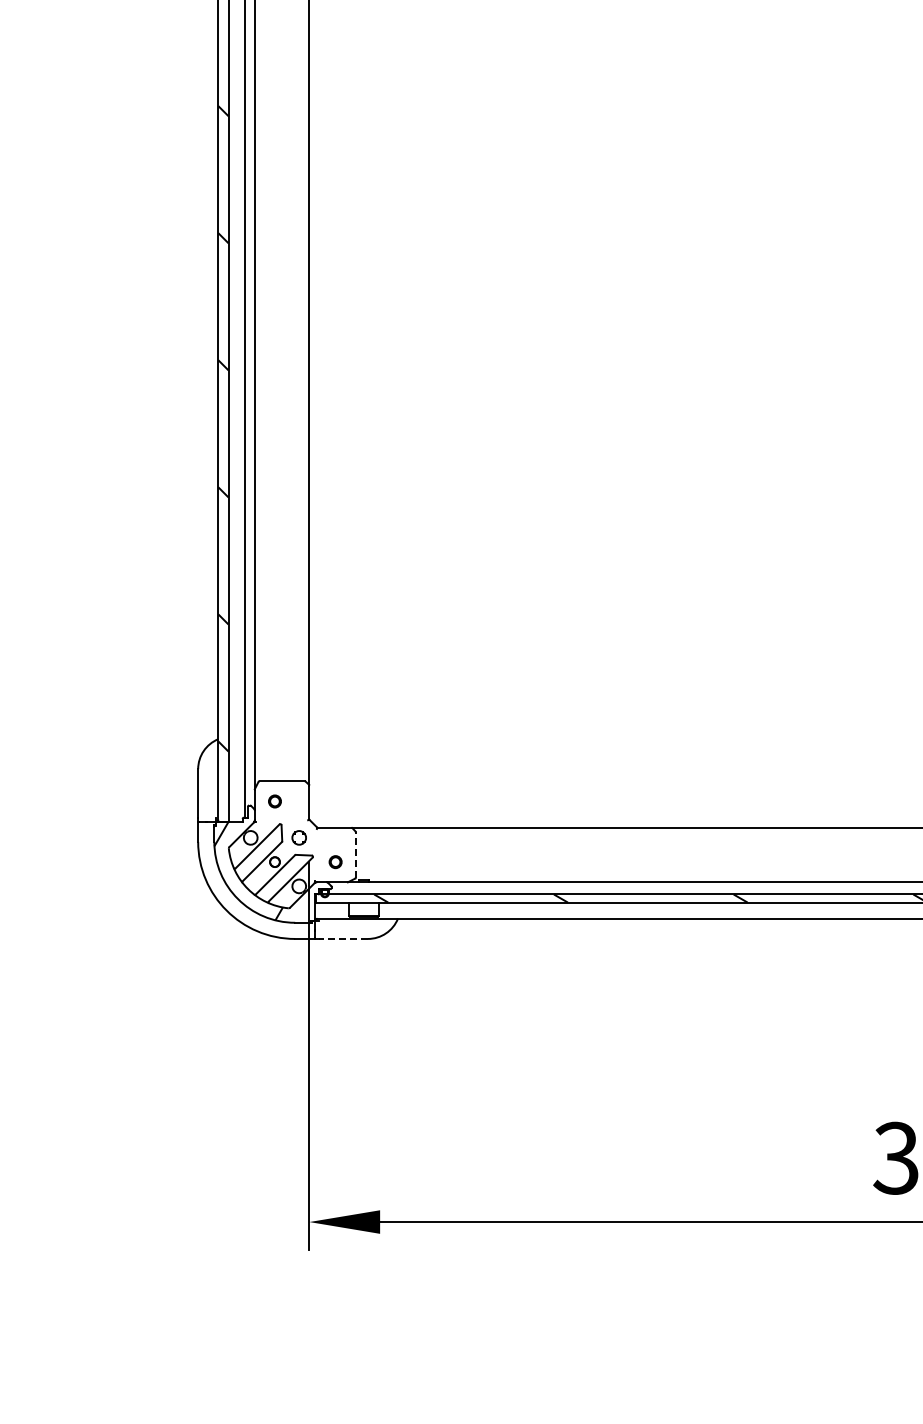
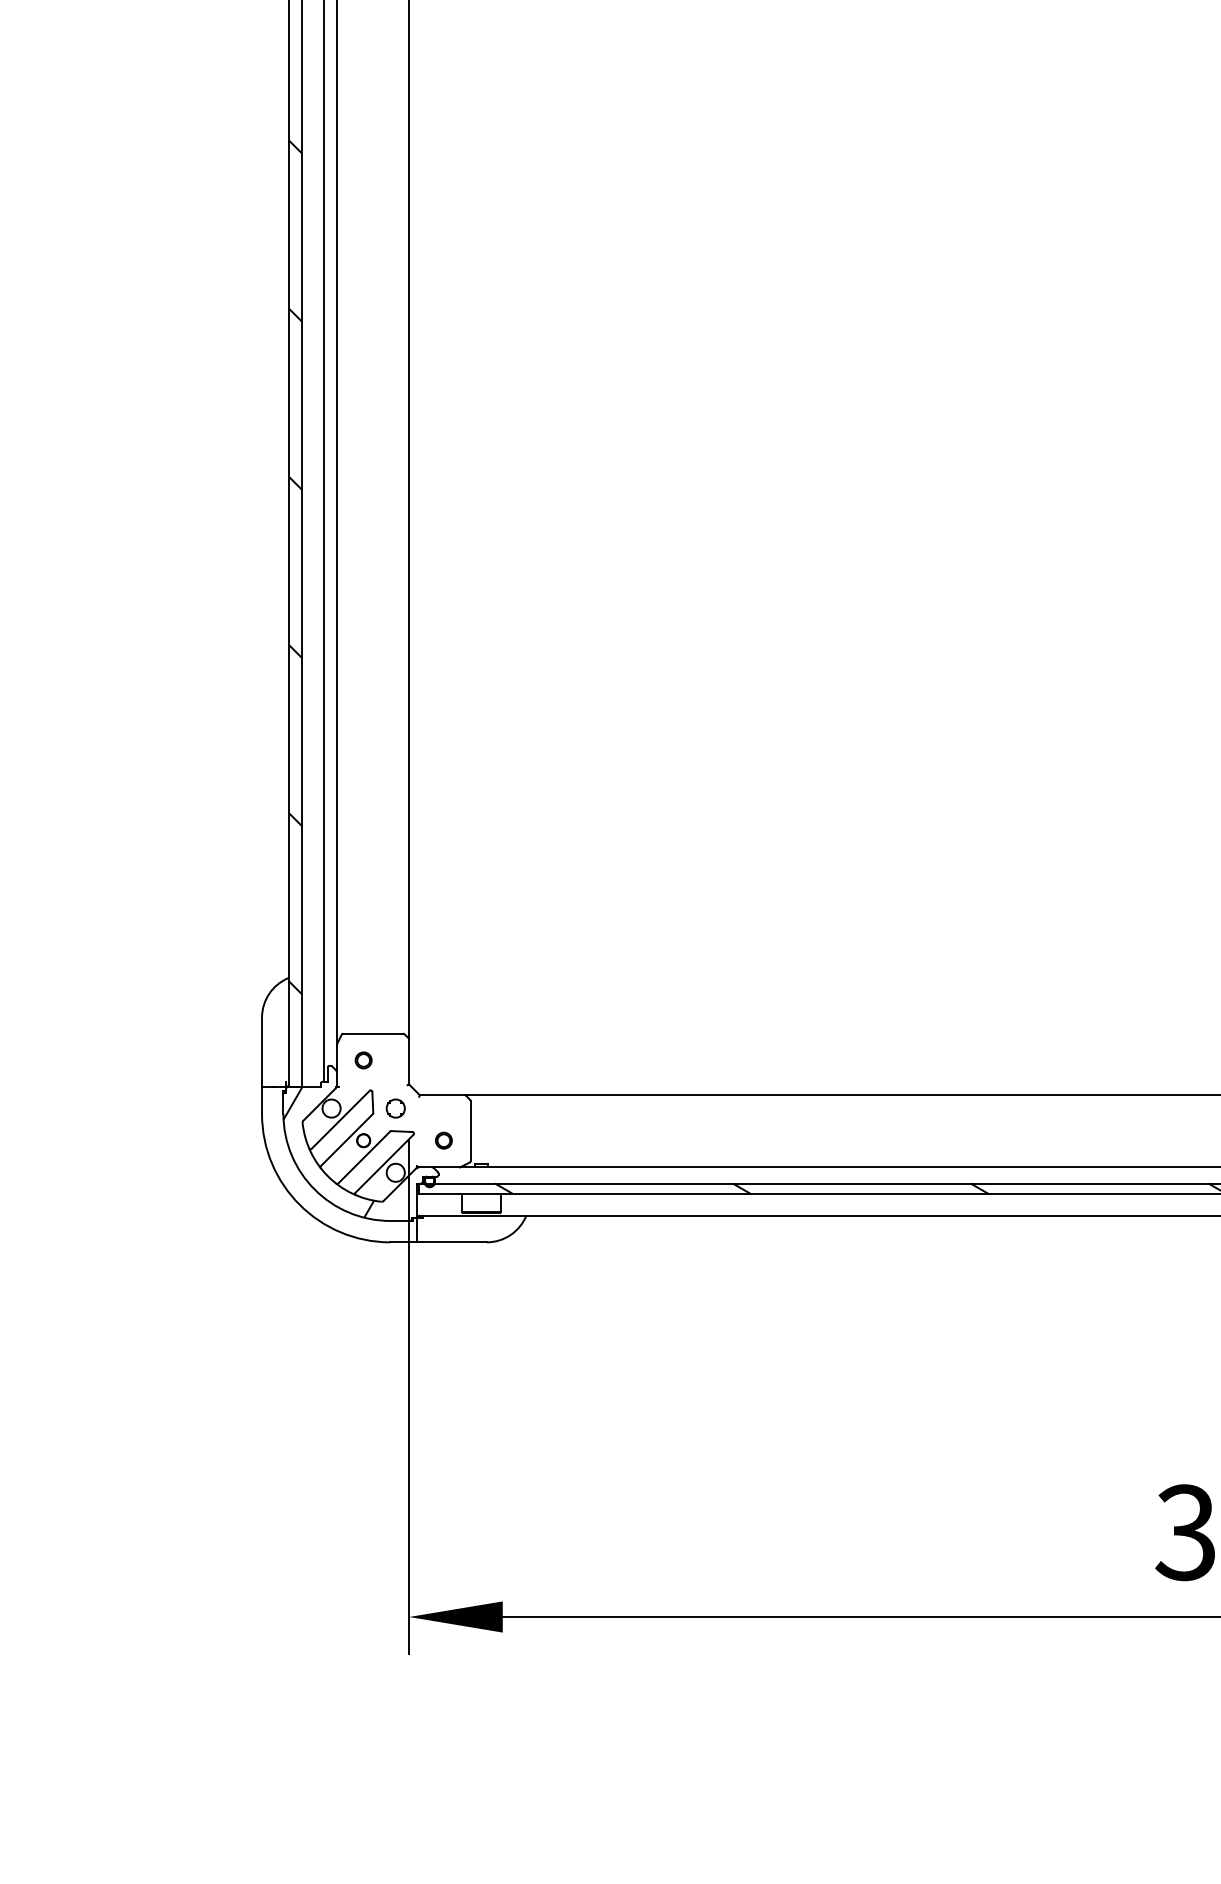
line: (355, 854) -> (470, 1130), dashed -> solid
line: (343, 938) -> (454, 1241), dashed -> solid

